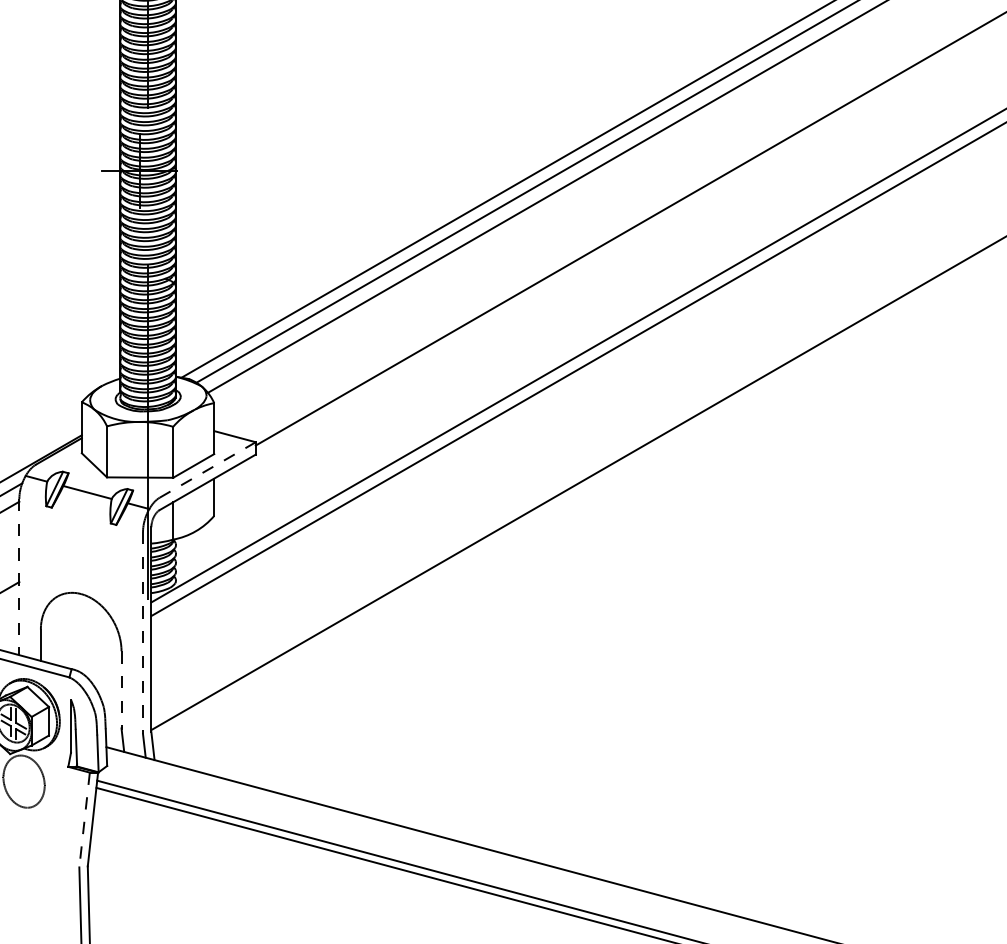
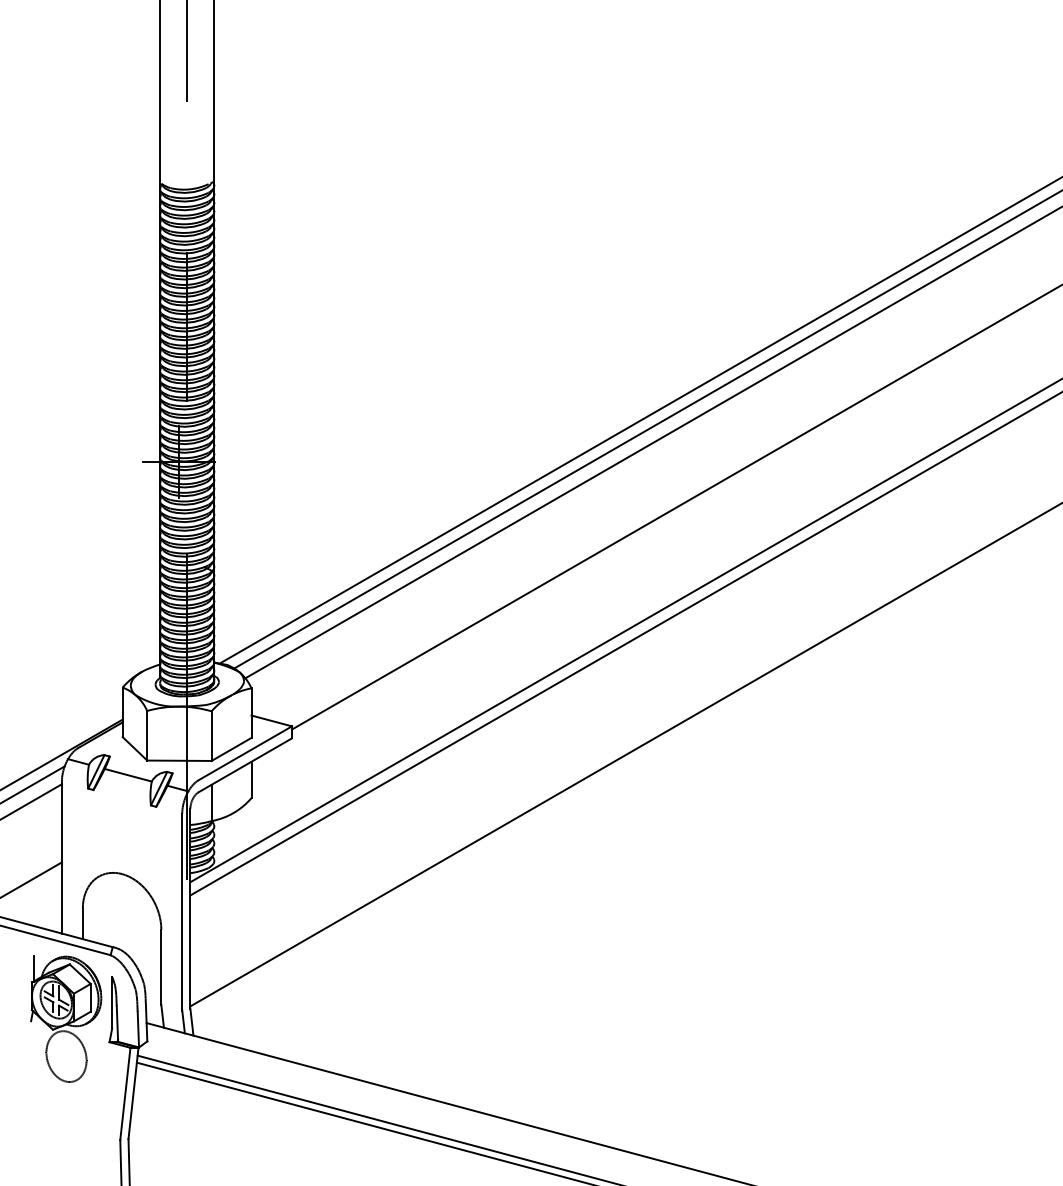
line: (208, 470) -> (245, 753), dashed -> solid
line: (18, 577) -> (61, 857), dashed -> solid
line: (143, 633) -> (182, 912), dashed -> solid
line: (121, 690) -> (161, 967), dashed -> solid
line: (84, 820) -> (125, 1094), dashed -> solid

